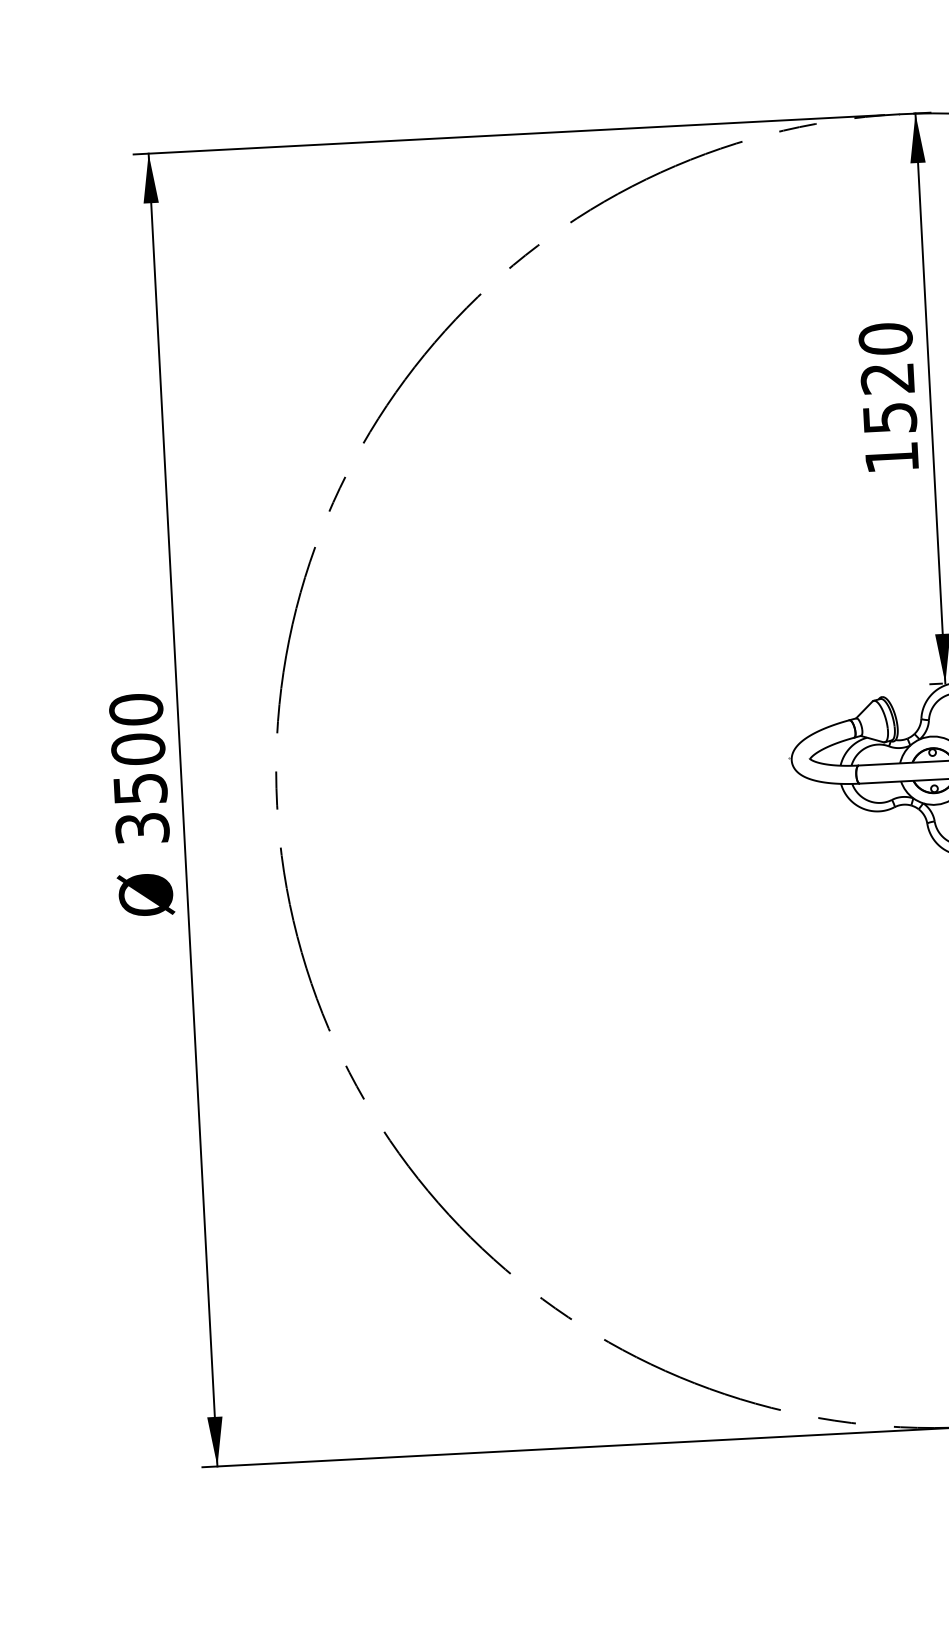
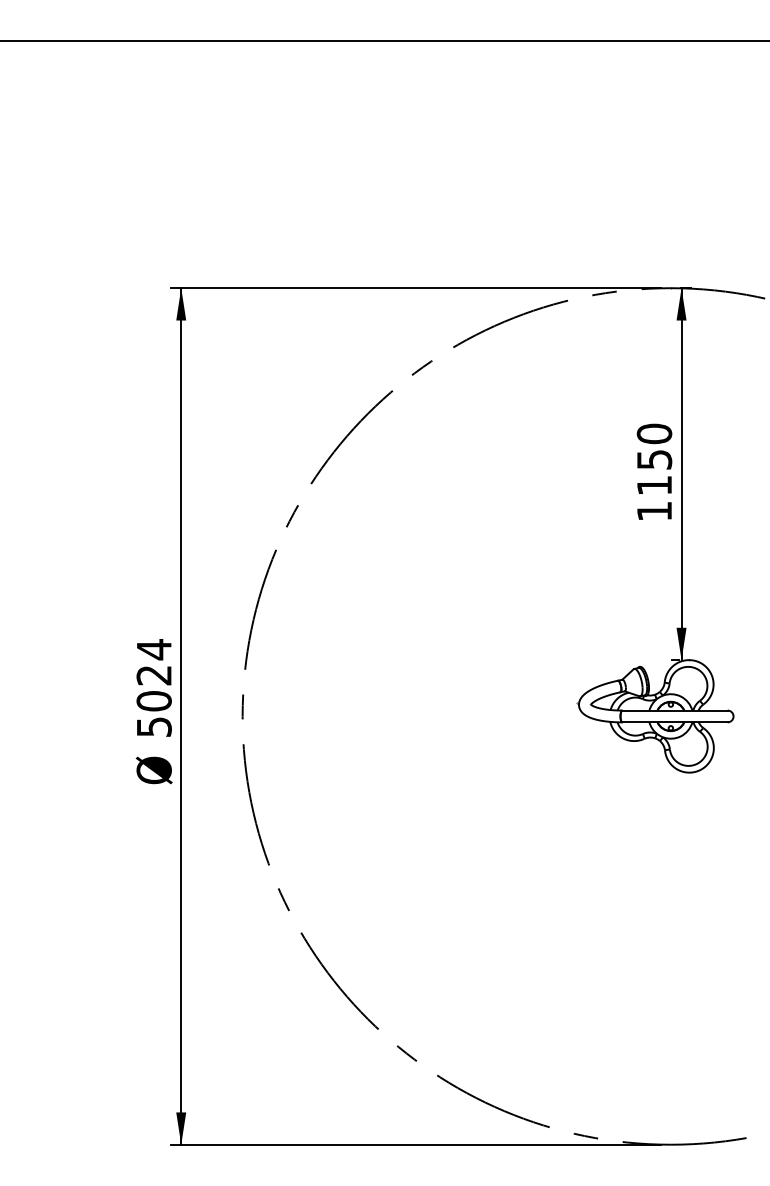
text: (888, 398) -> (654, 472), 1520 -> 1150
text: (138, 767) -> (153, 687), 3500 -> 5024

